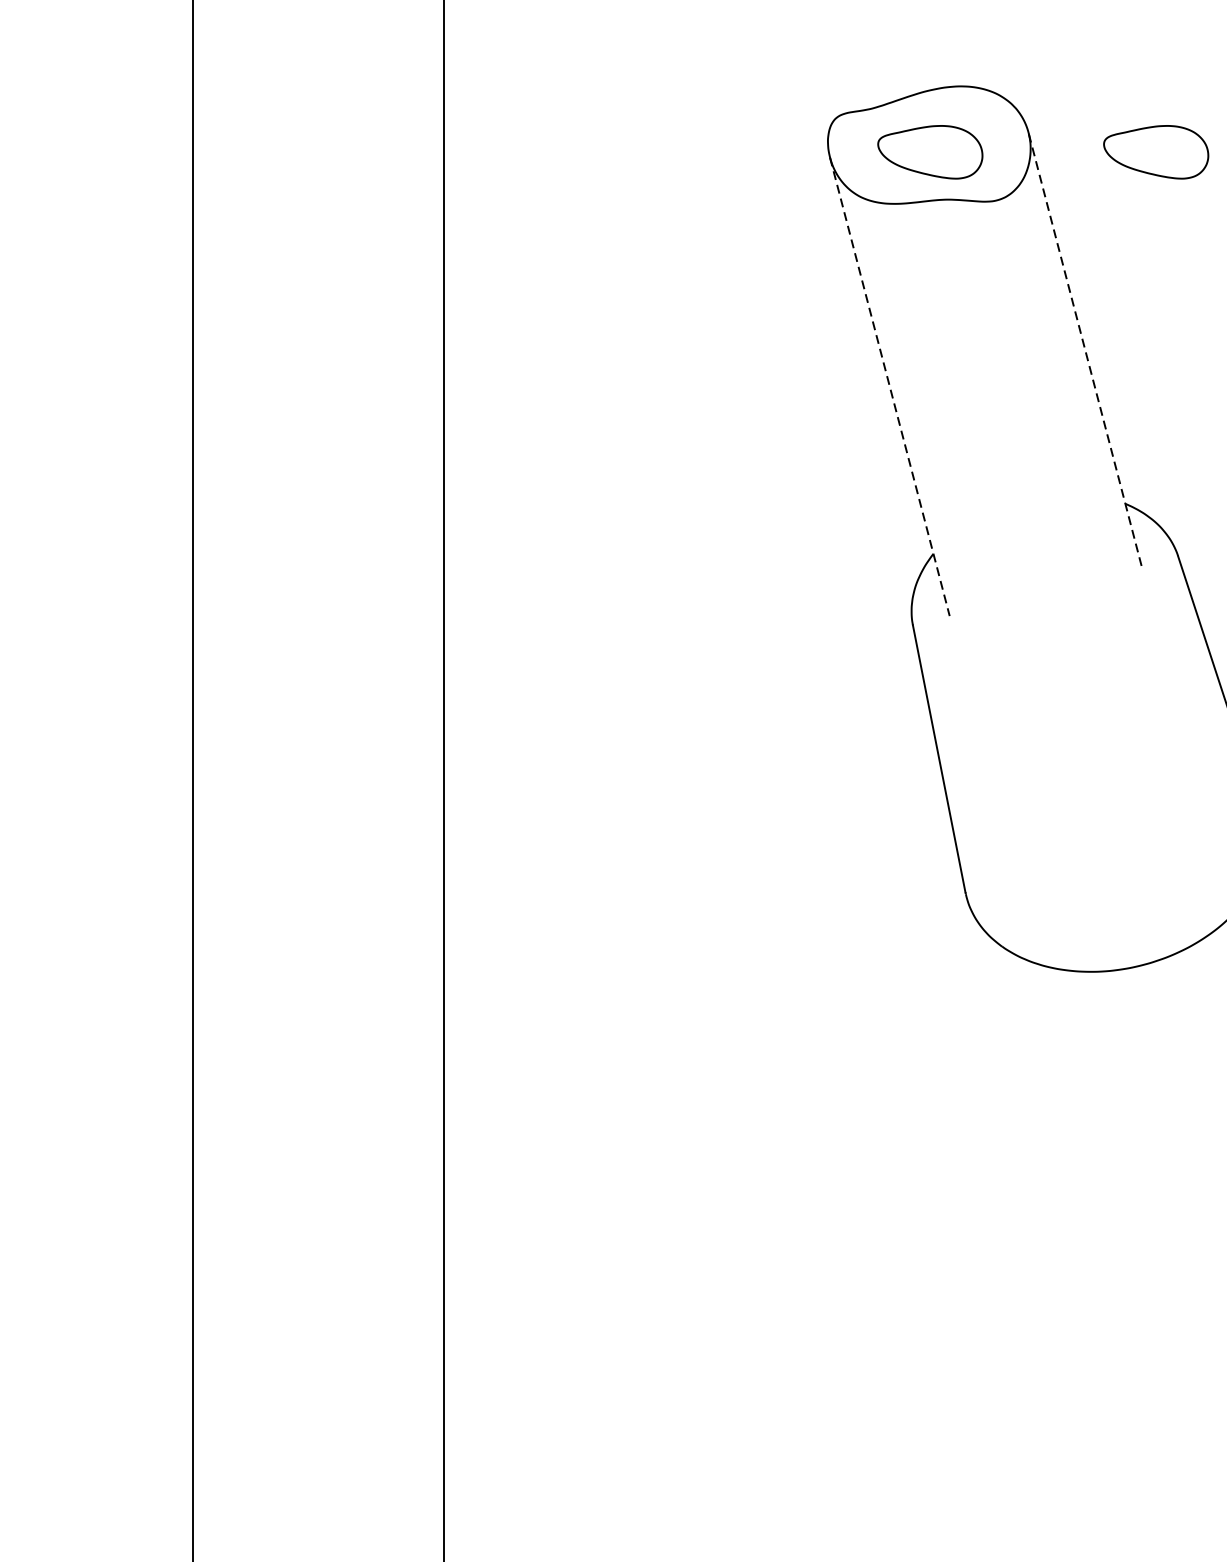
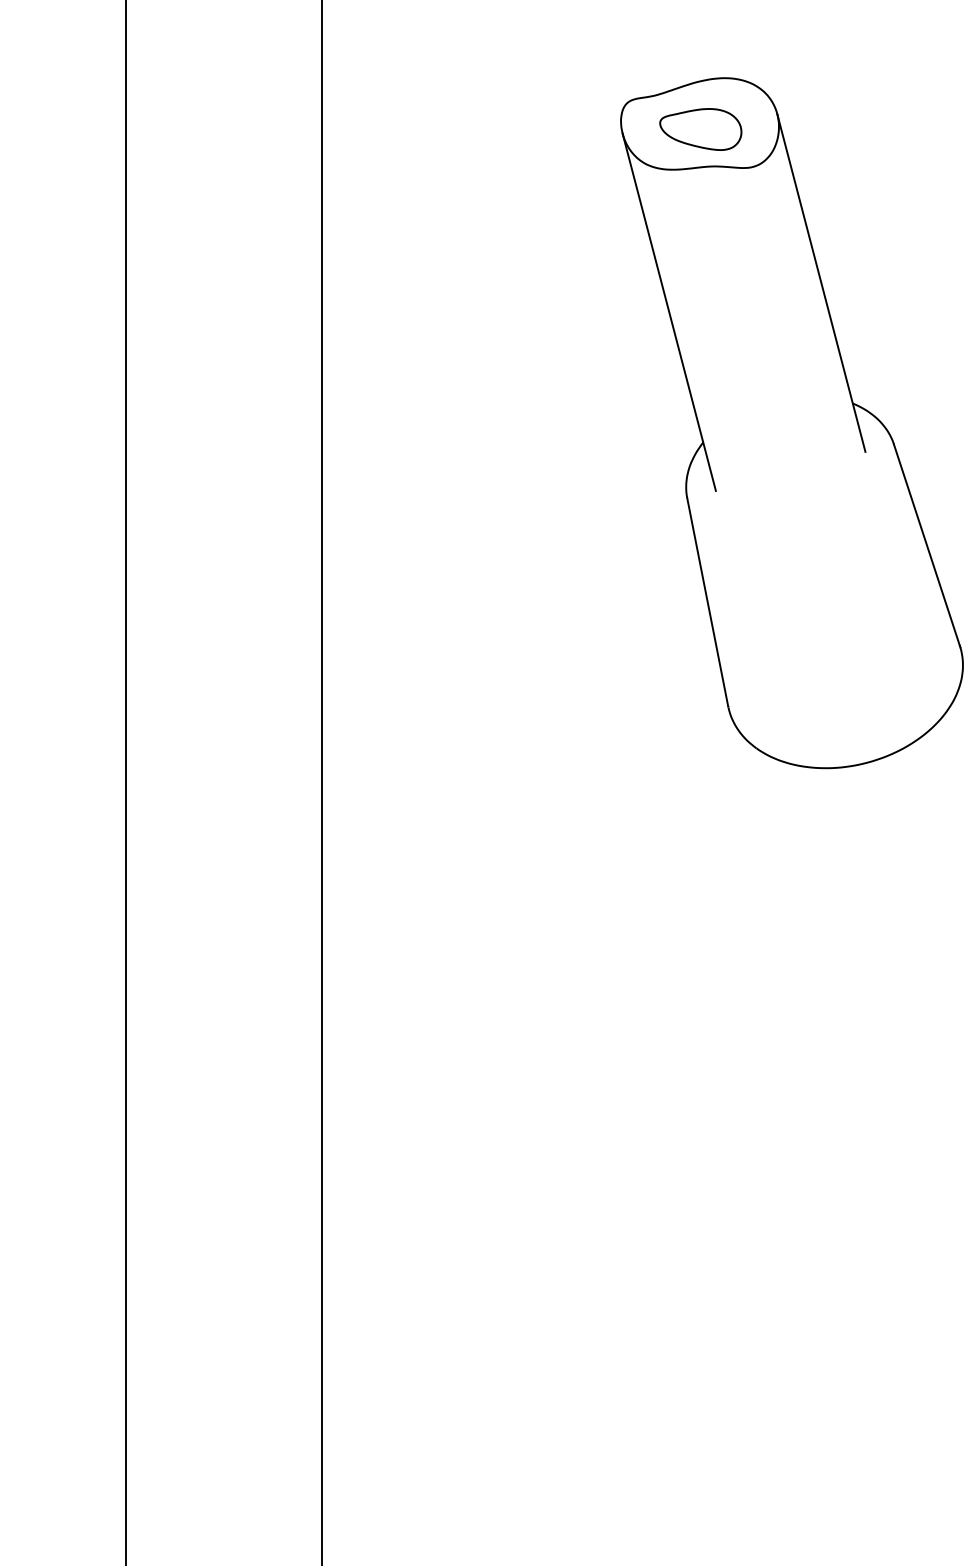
part: (1155, 152) -> (876, 129), removed
line: (1085, 348) -> (821, 282), dashed -> solid
line: (890, 387) -> (669, 312), dashed -> solid

